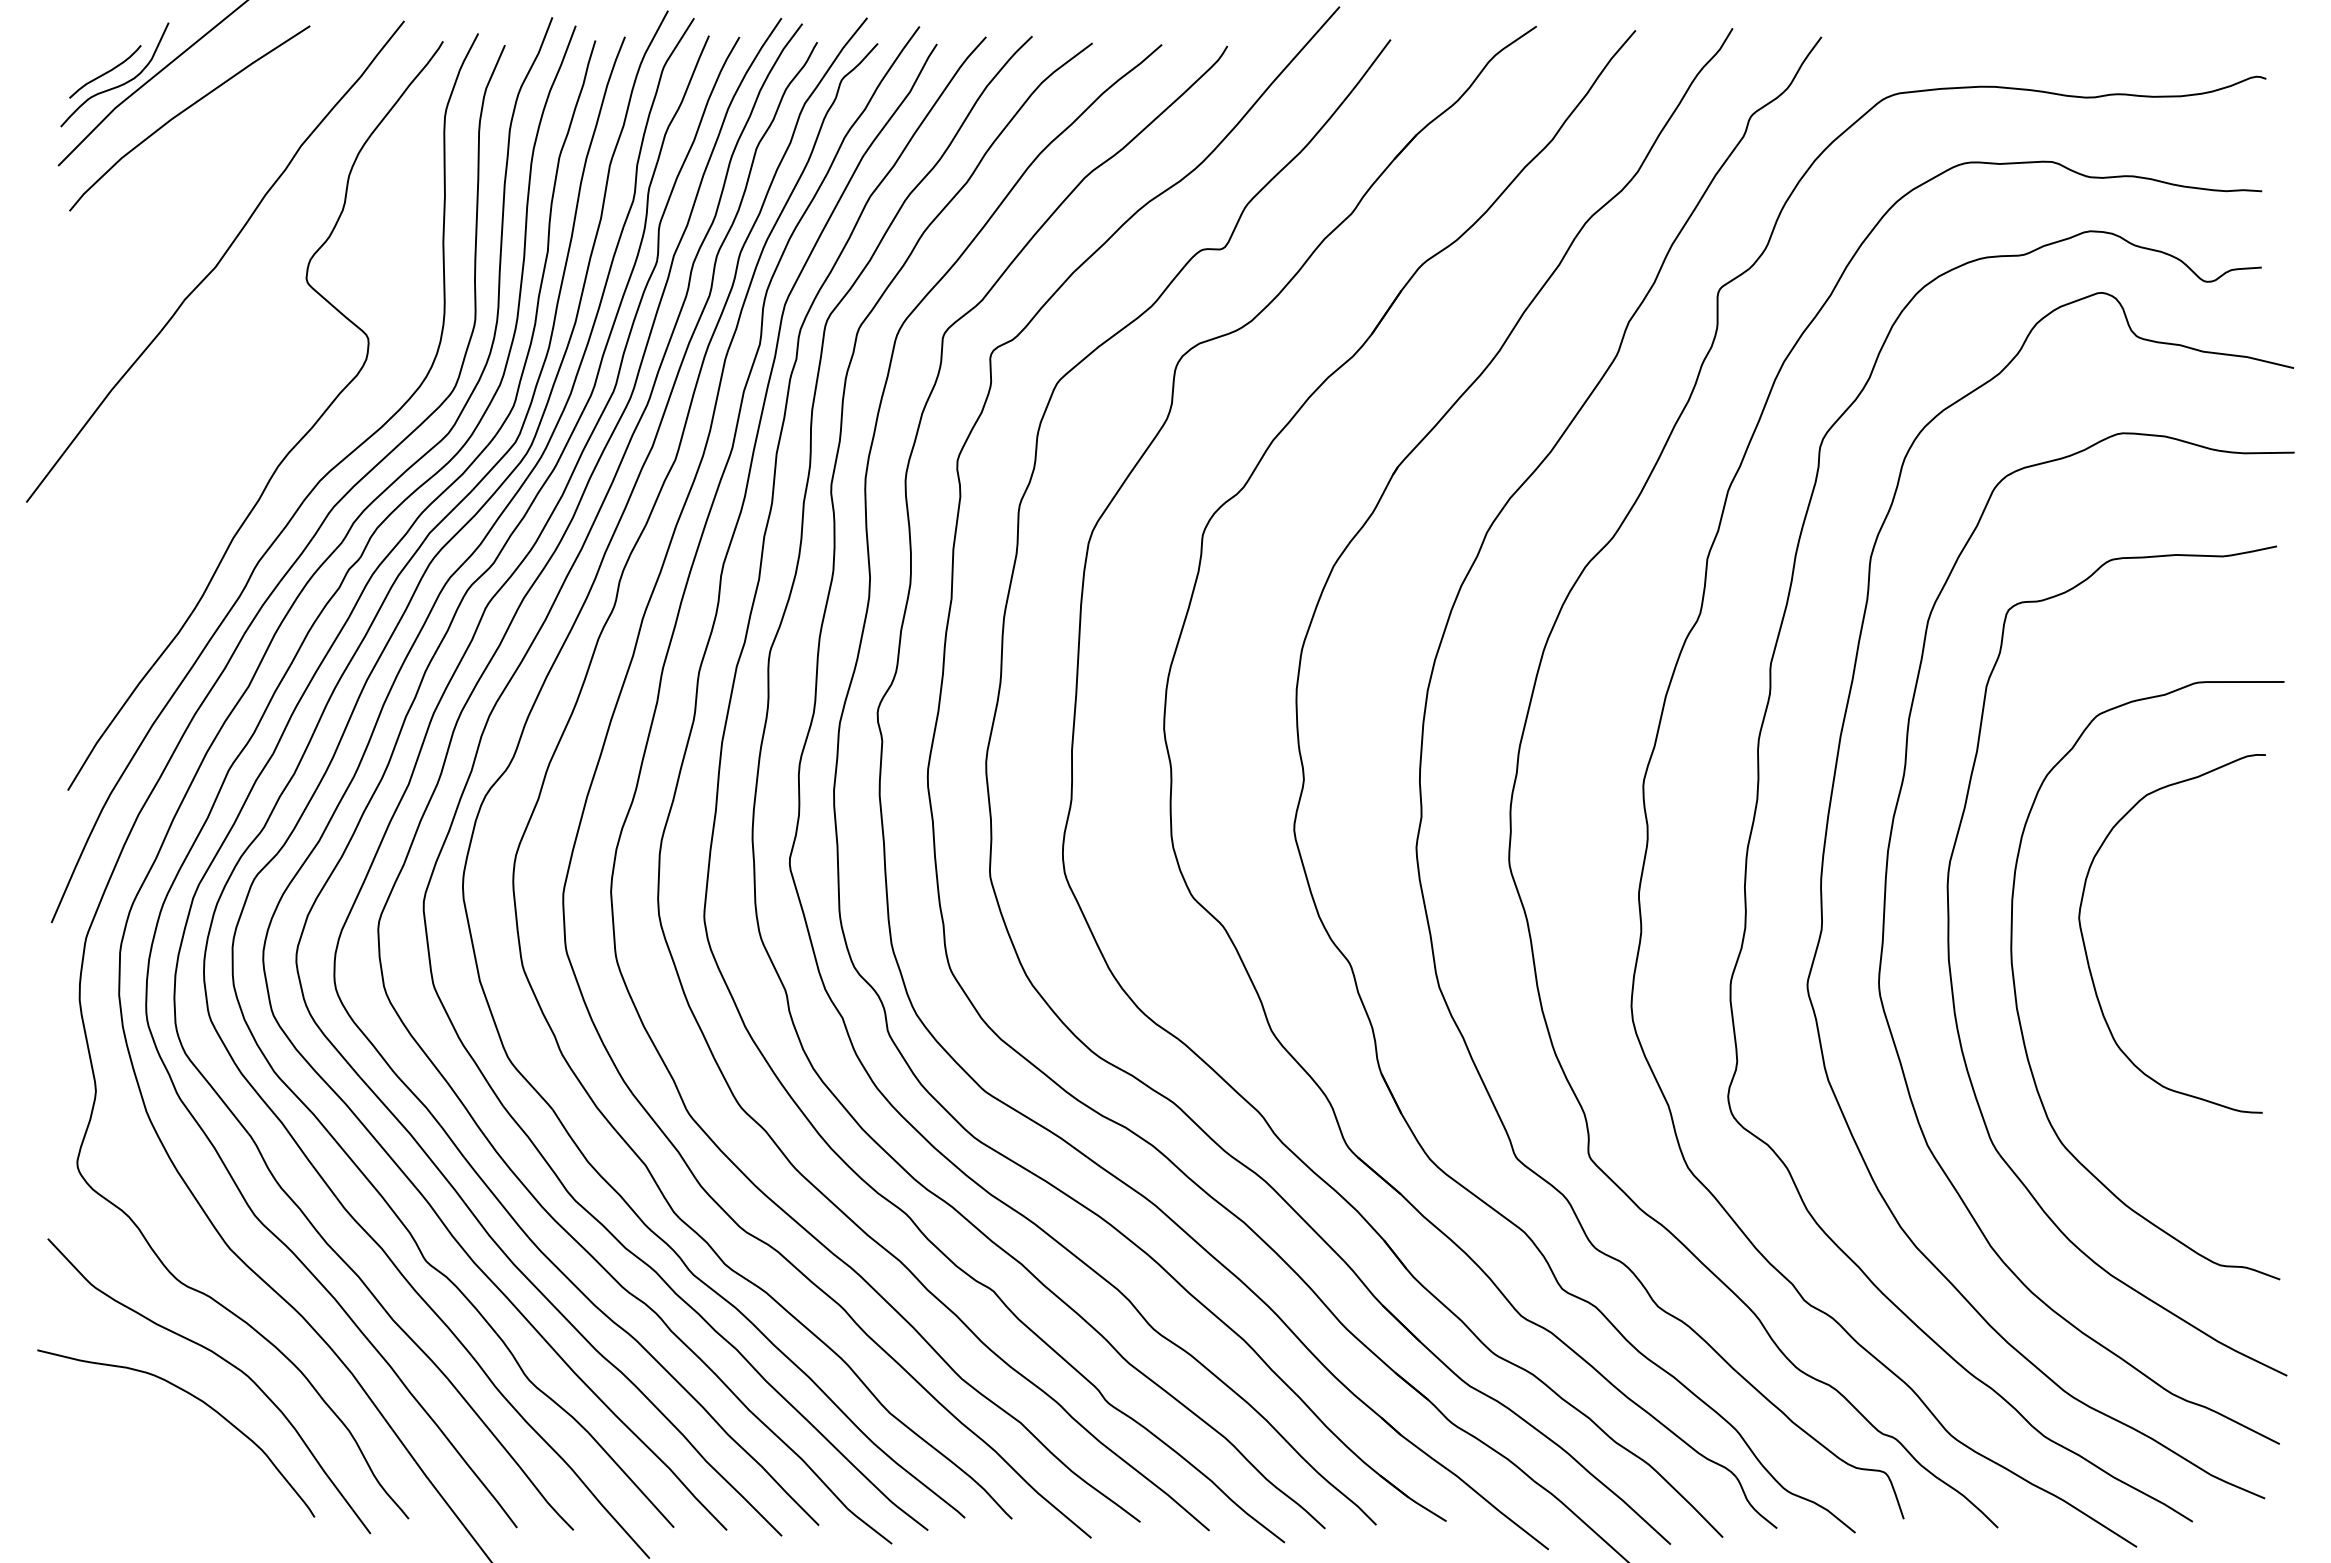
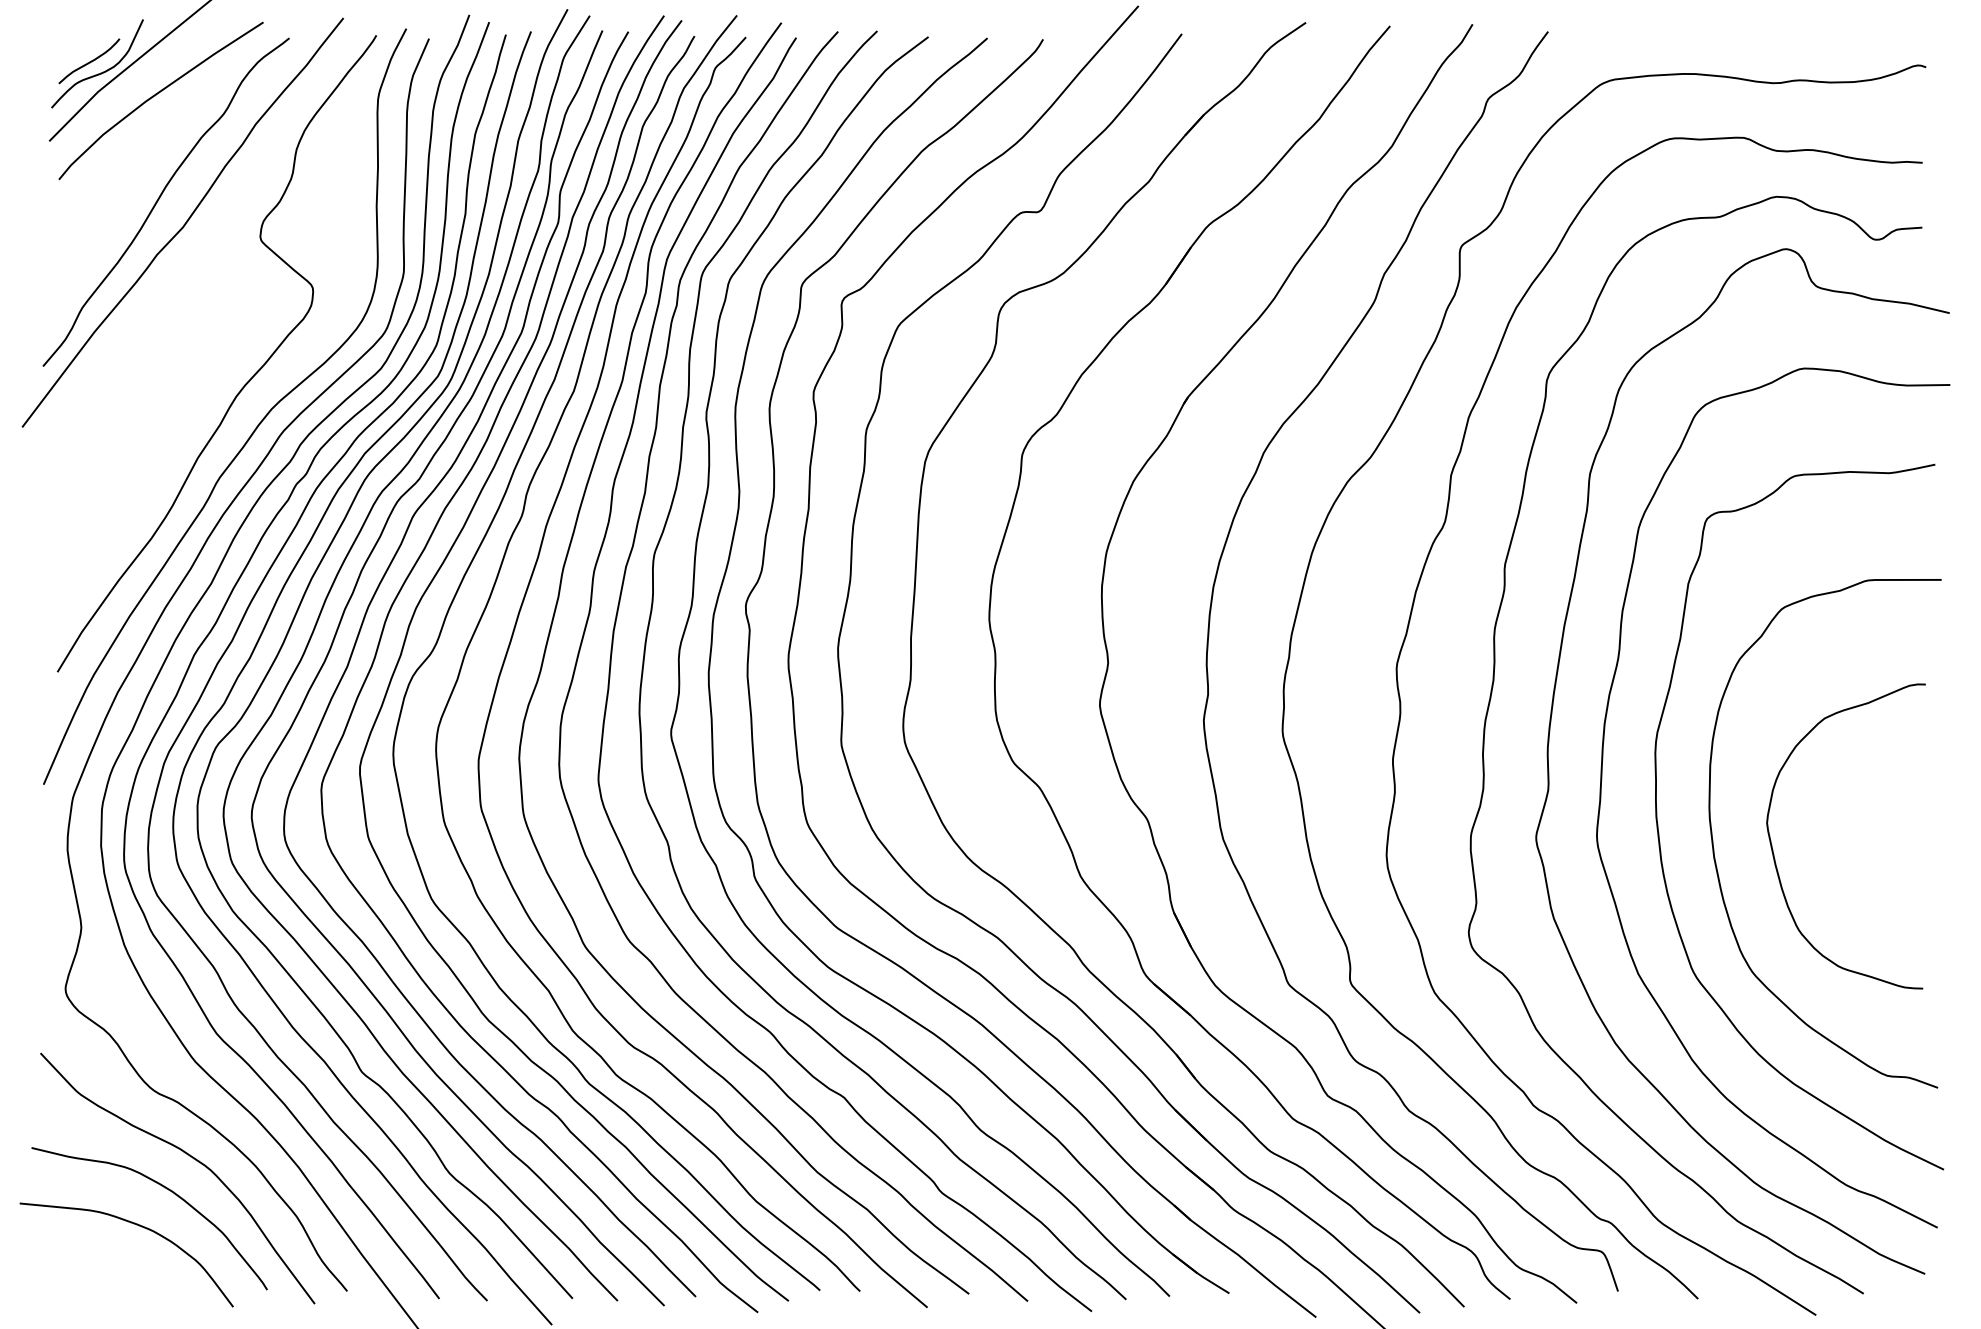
curve: (188, 233) -> (160, 198), added
curve: (2086, 949) -> (1773, 849), moved
curve: (163, 1442) -> (138, 1226), added

